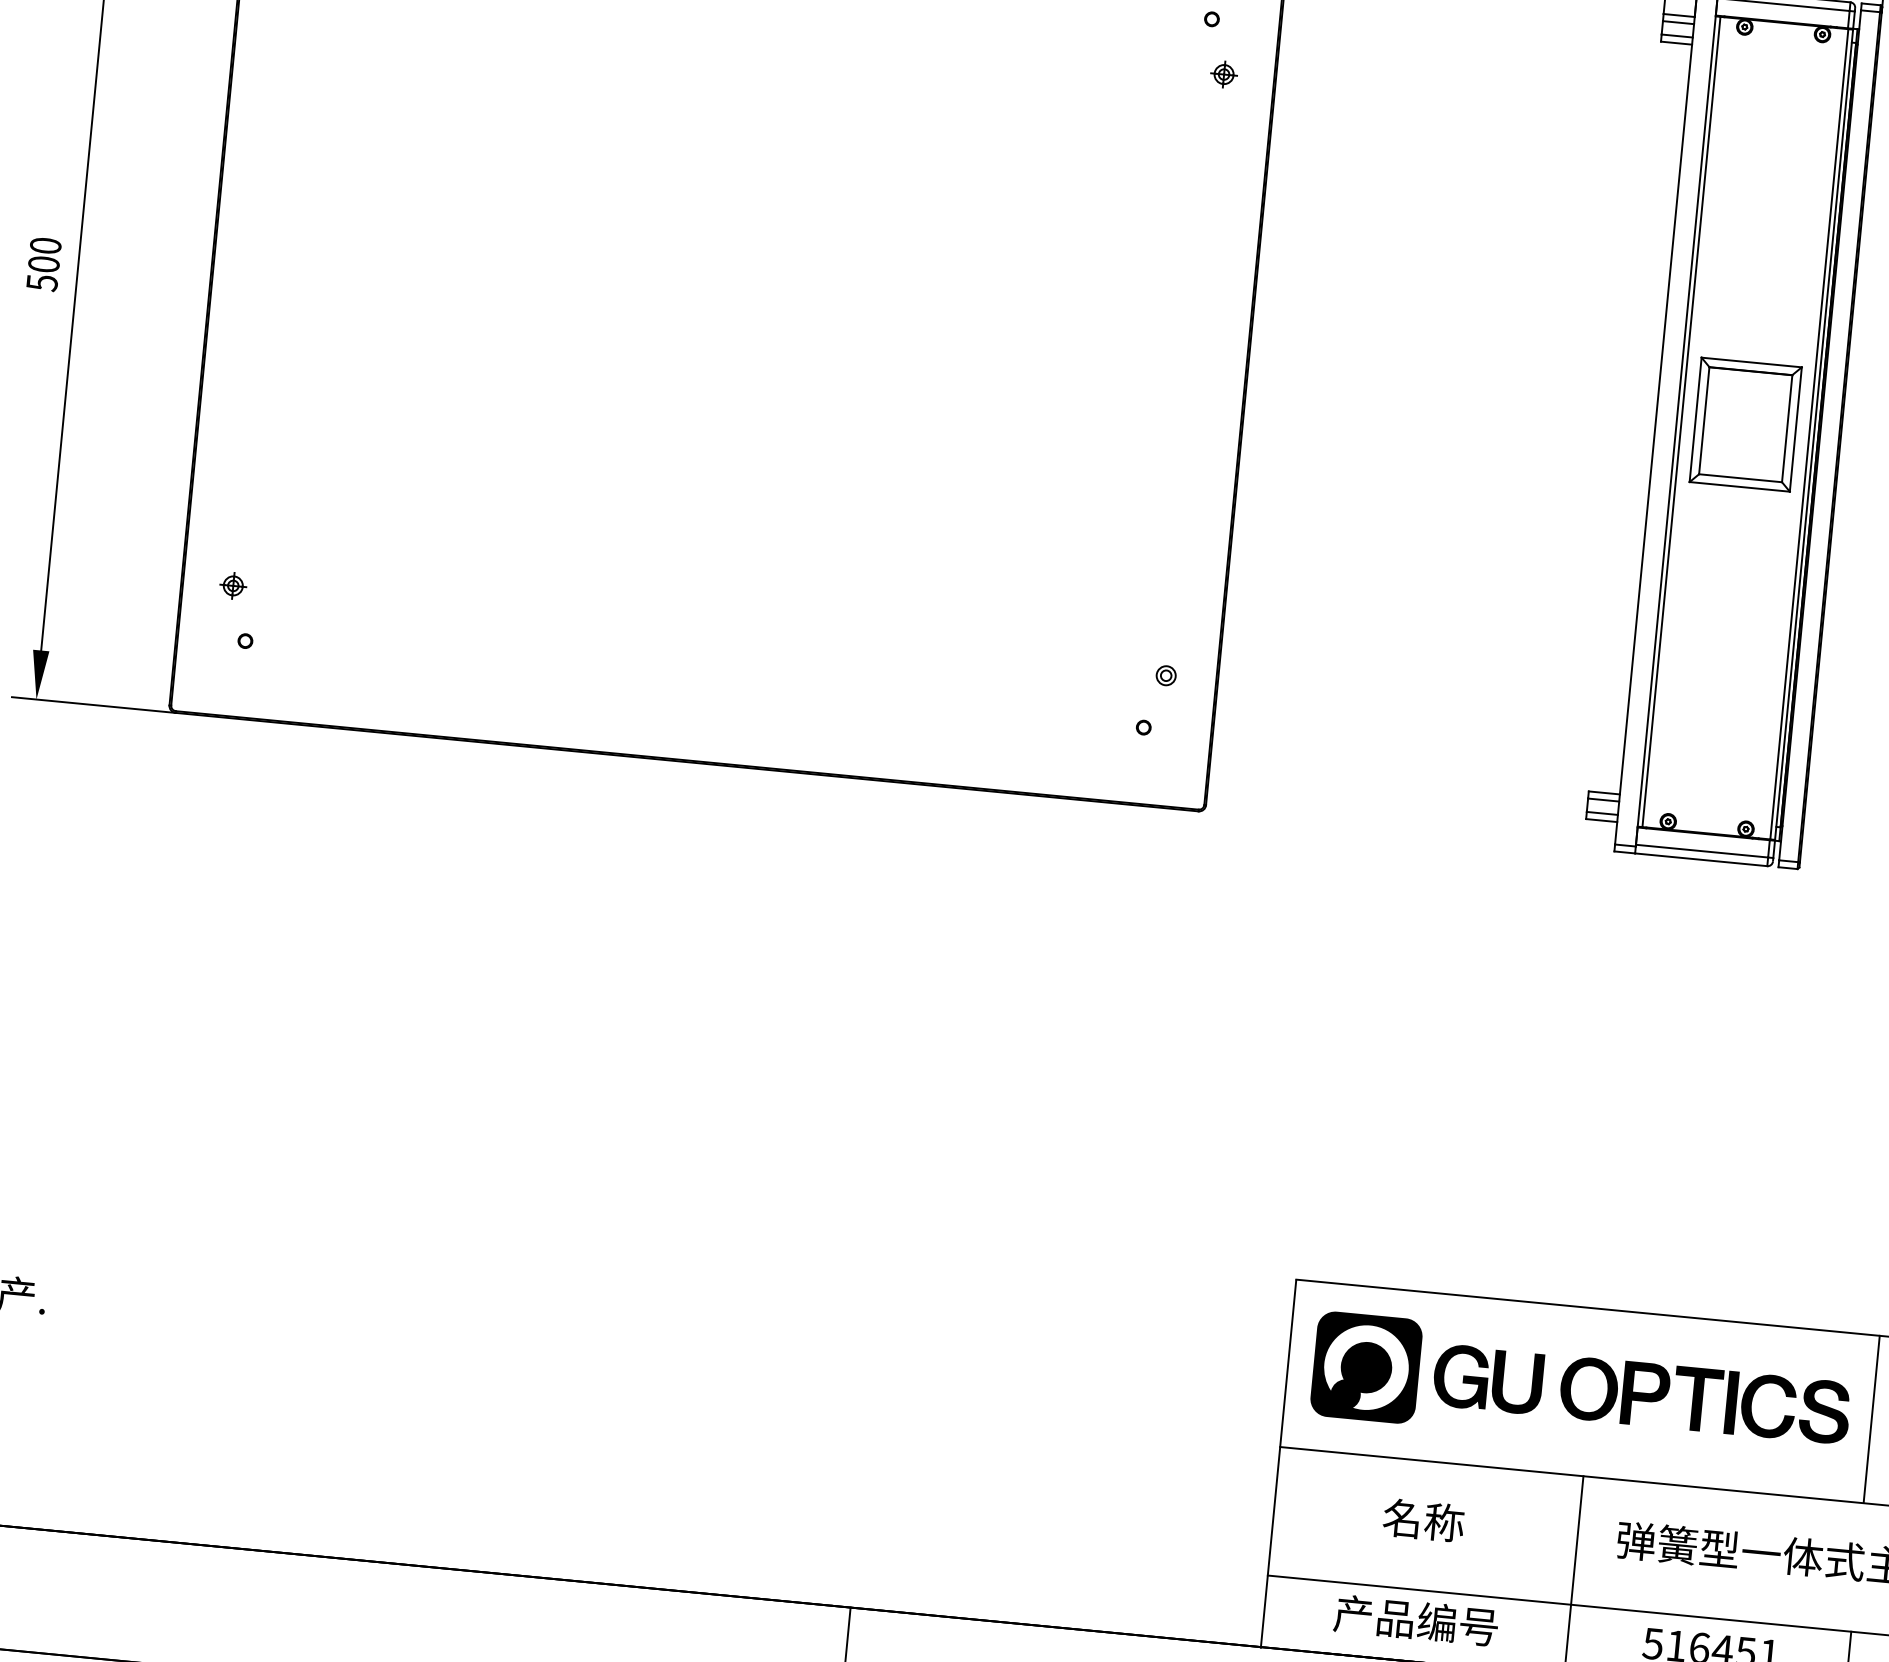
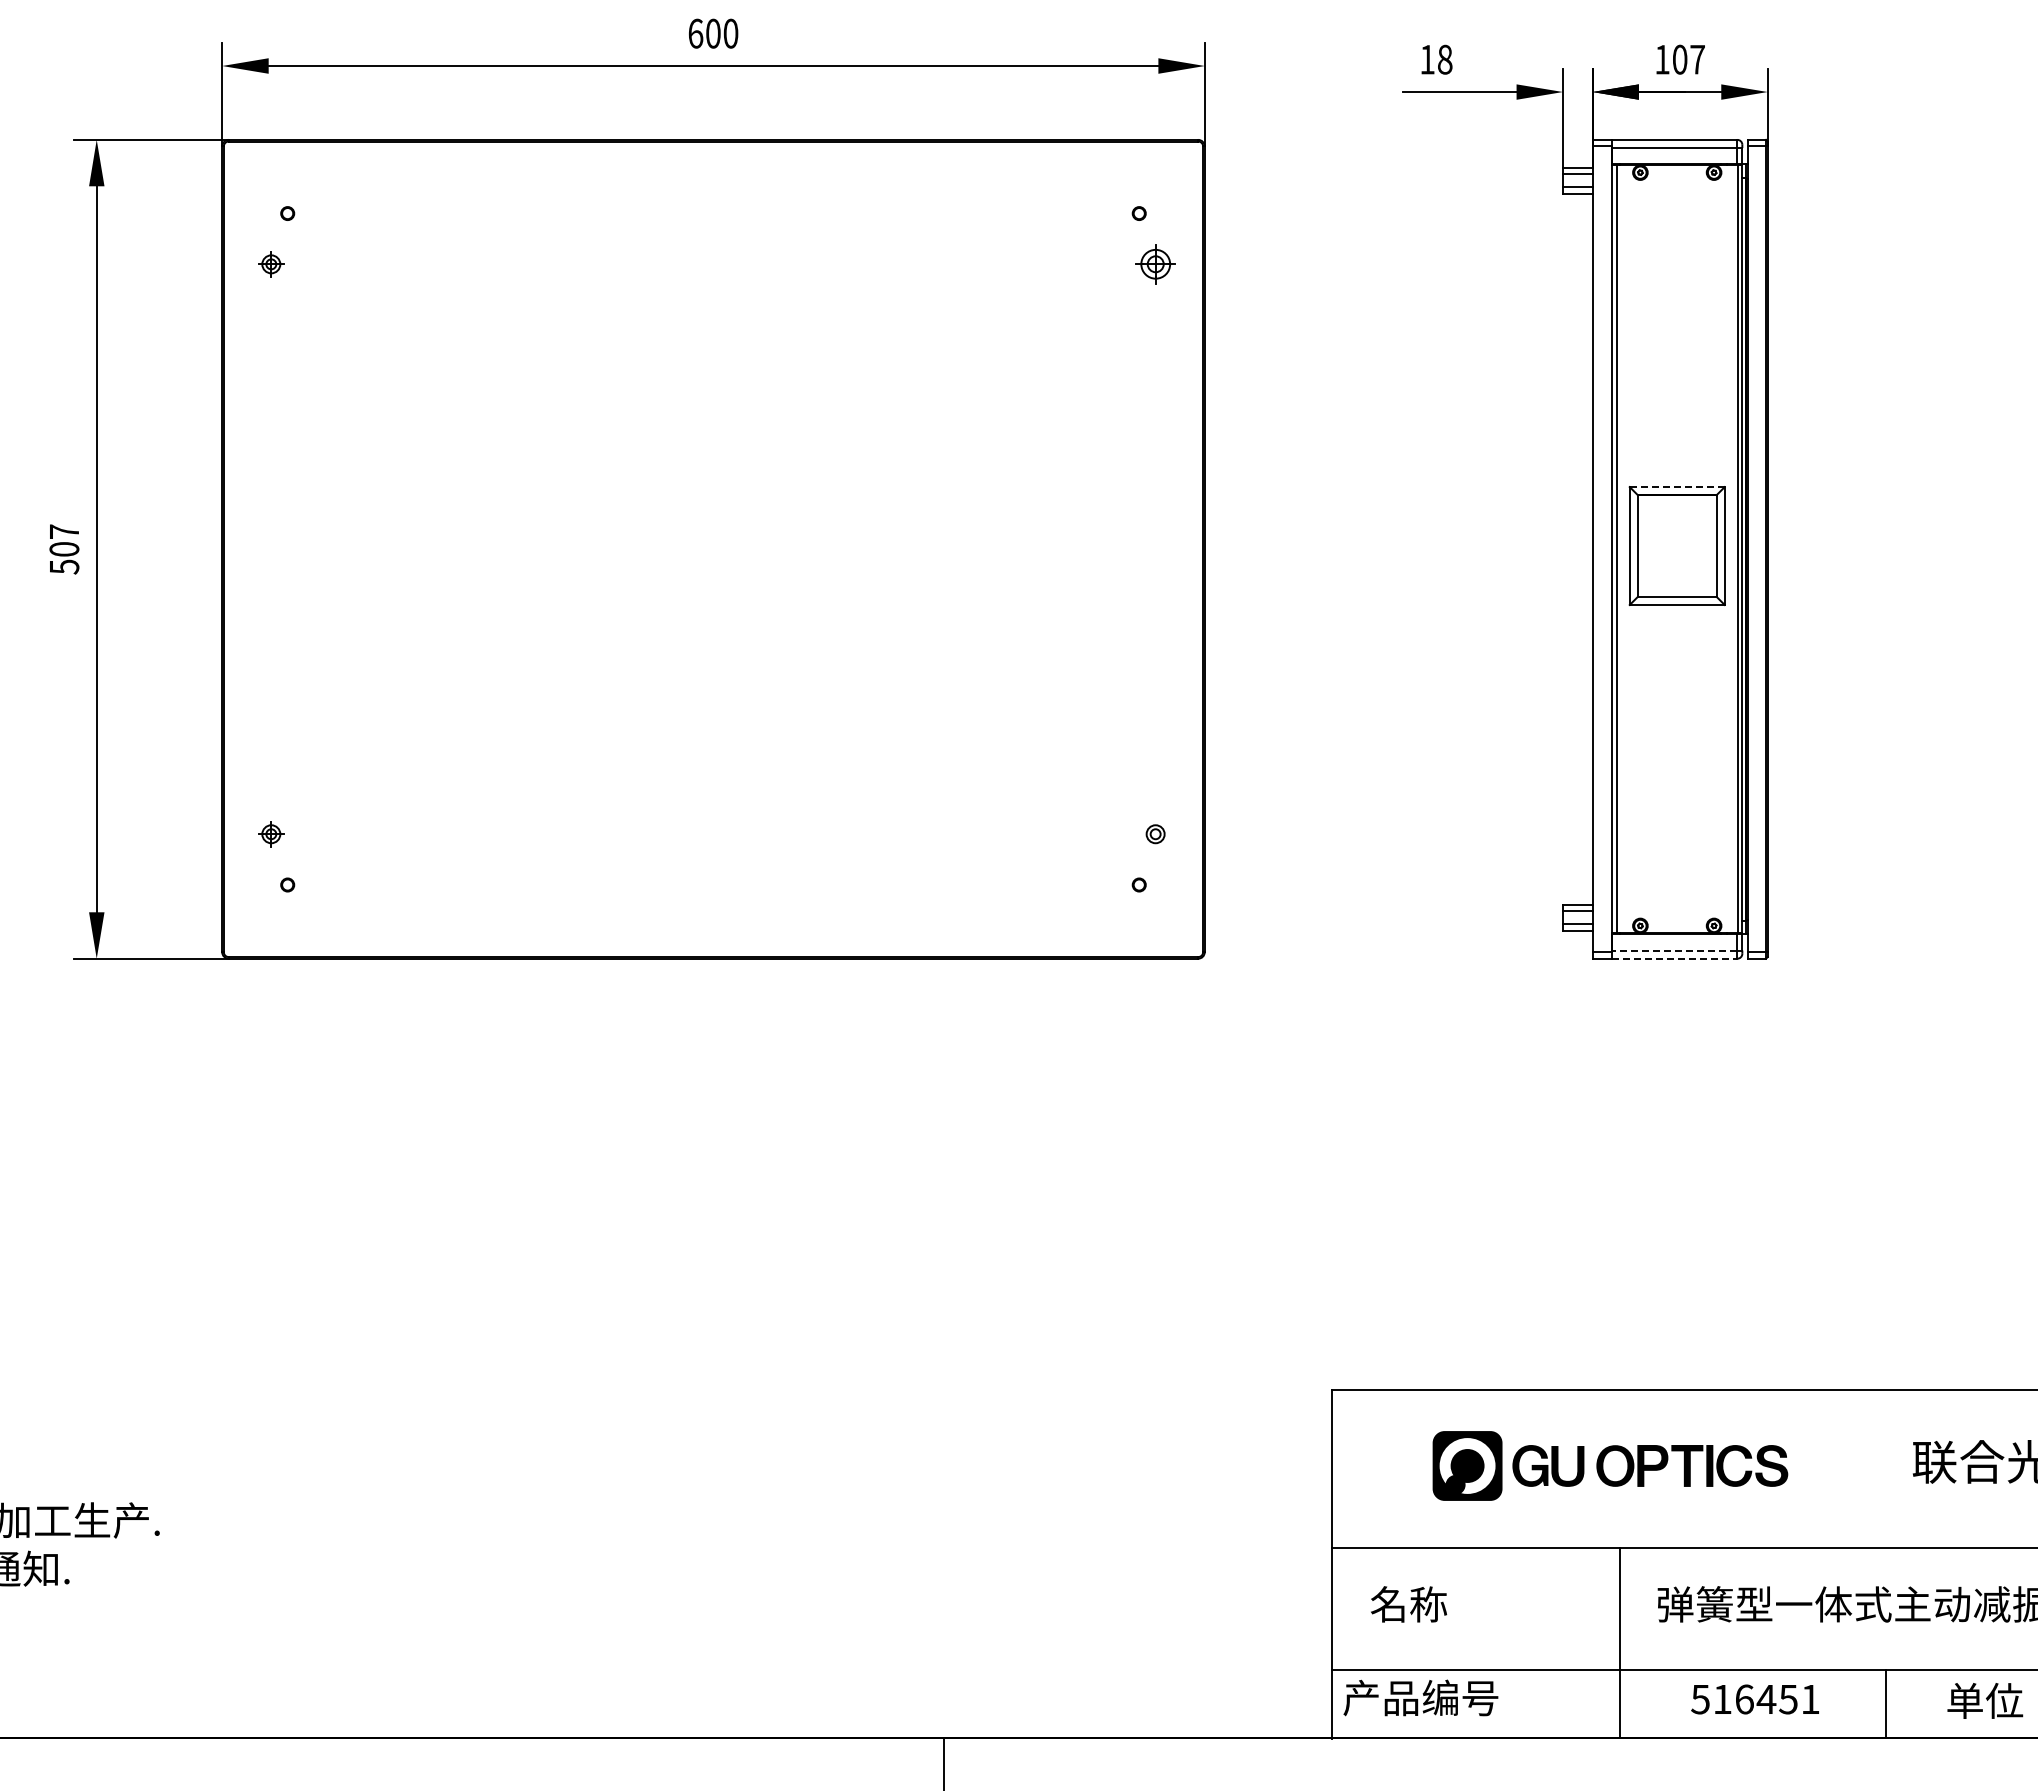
part: (1223, 74) -> (1155, 264), size x1.6
text: (45, 245) -> (64, 531), 500 -> 507
line: (1751, 362) -> (1677, 487), solid -> dashed
line: (1701, 851) -> (1674, 950), solid -> dashed
line: (1700, 859) -> (1674, 958), solid -> dashed
part: (1581, 1387) -> (1610, 1465), size x0.7
line: (1871, 1418) -> (1885, 1468), removed
text: (1424, 1520) -> (1409, 1604), moved
text: (1415, 1619) -> (1420, 1697), moved

